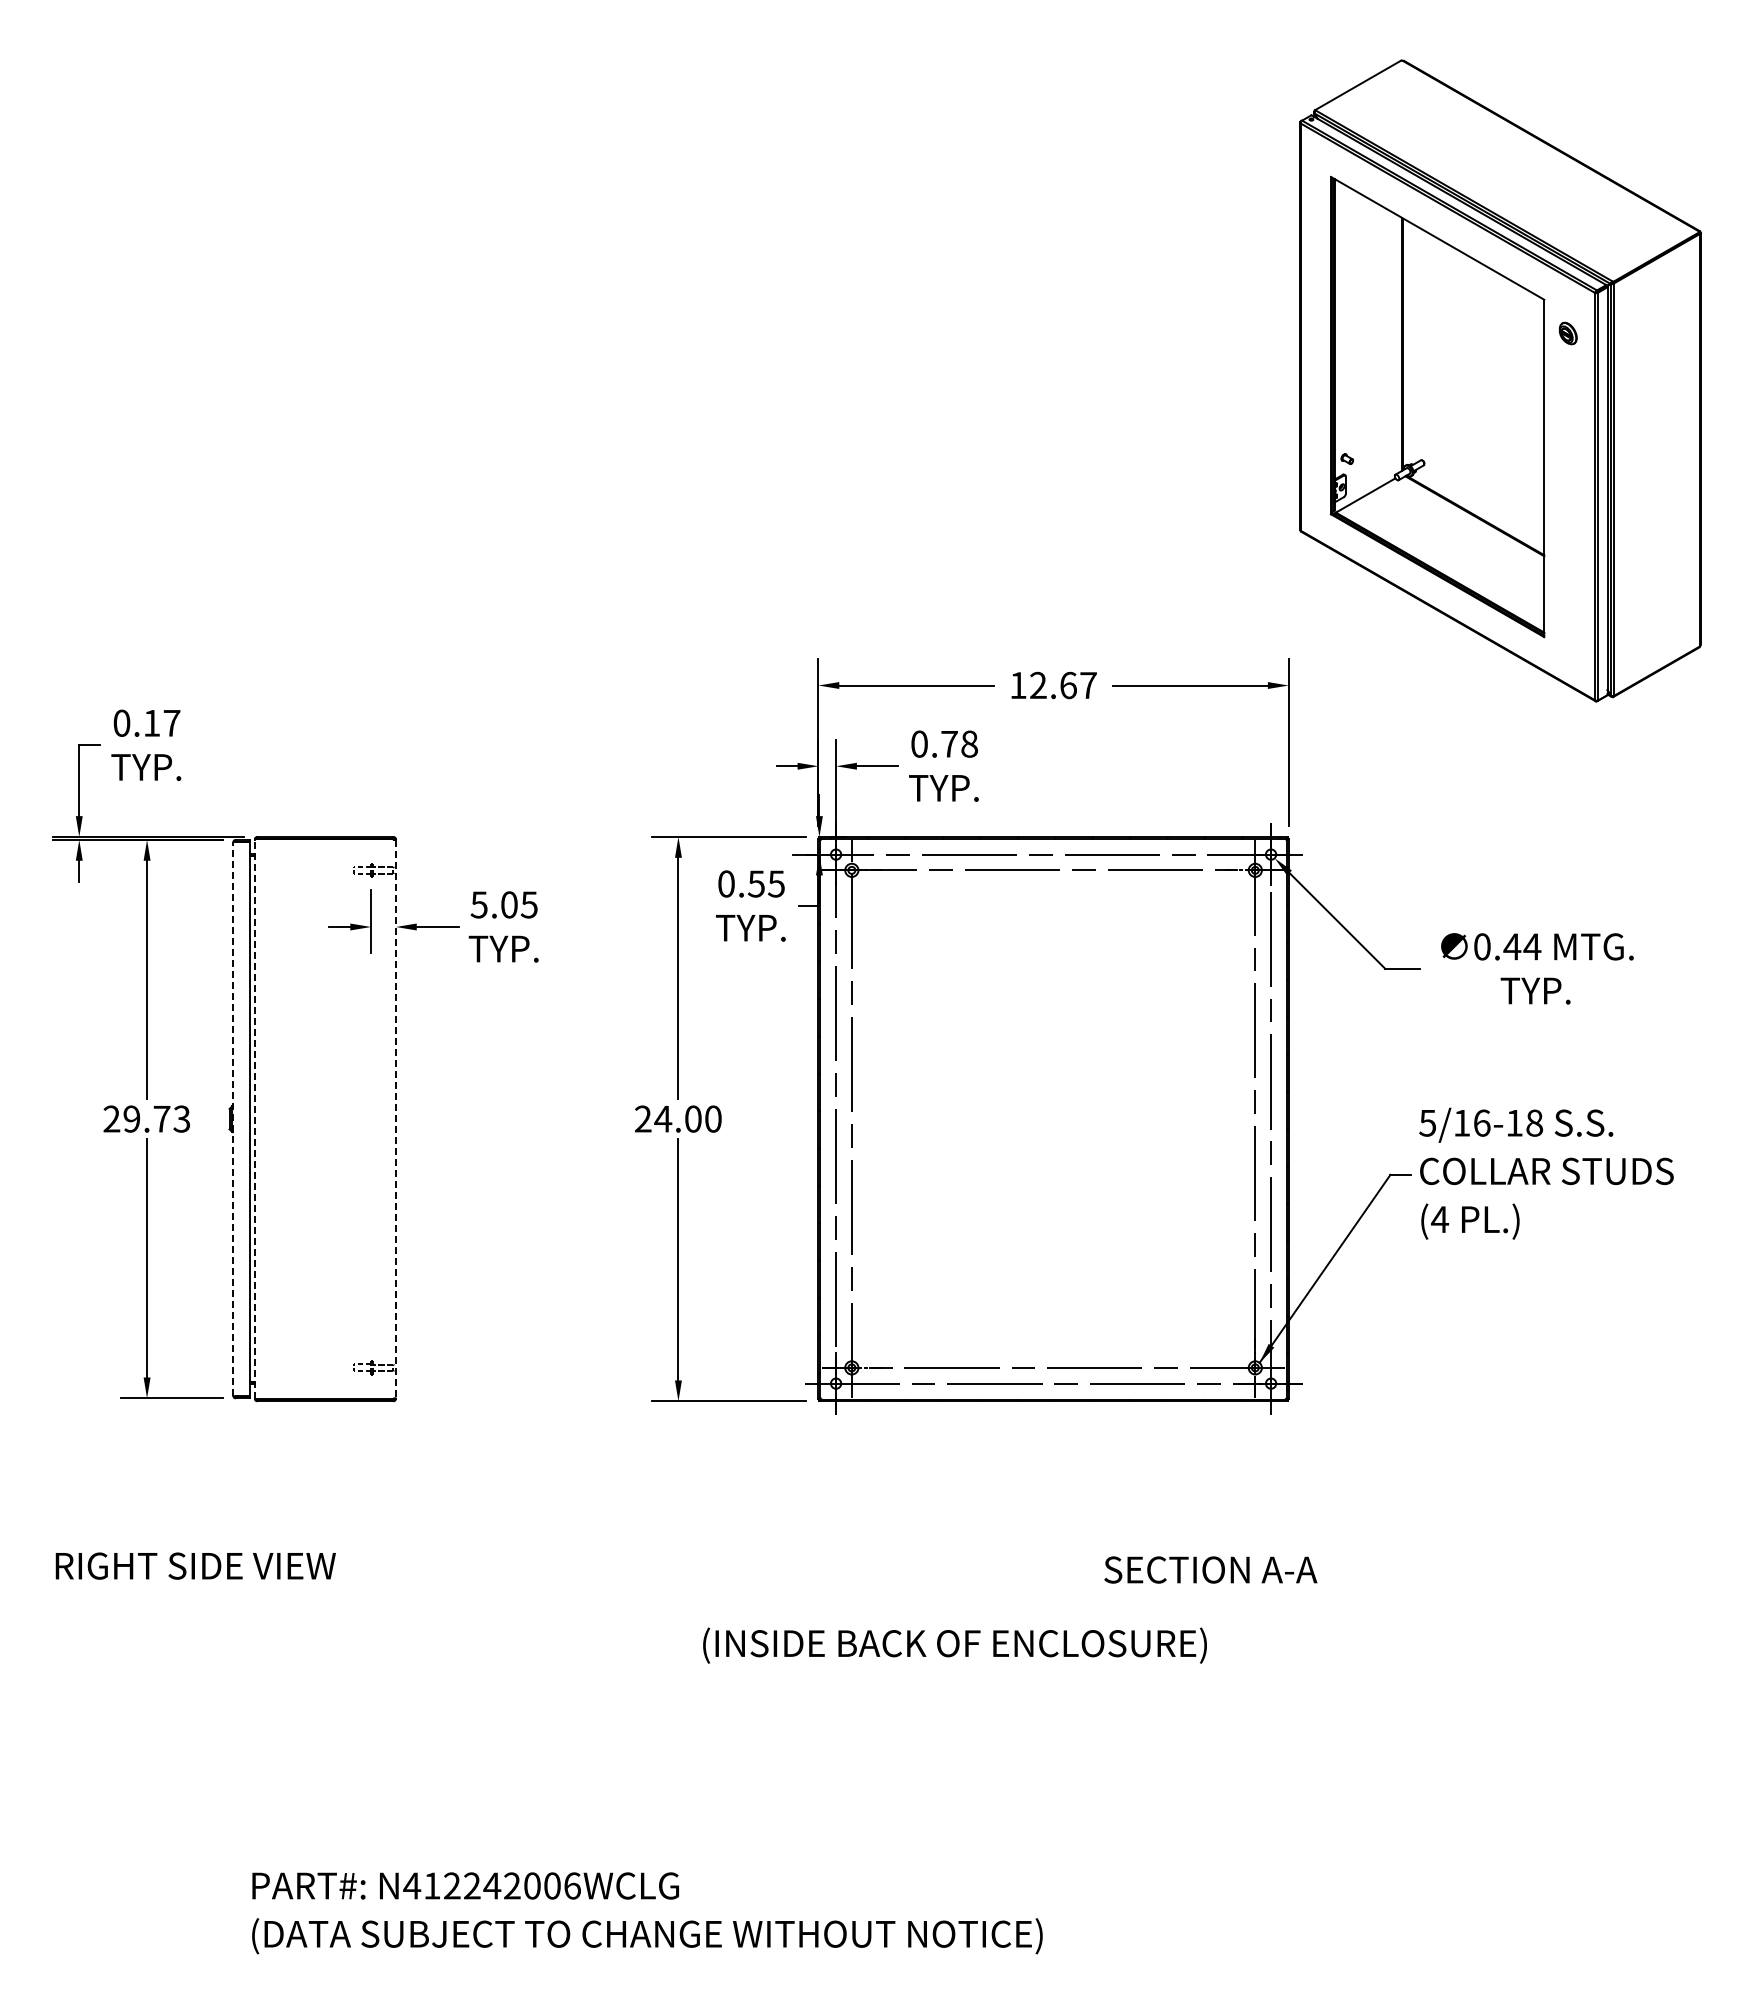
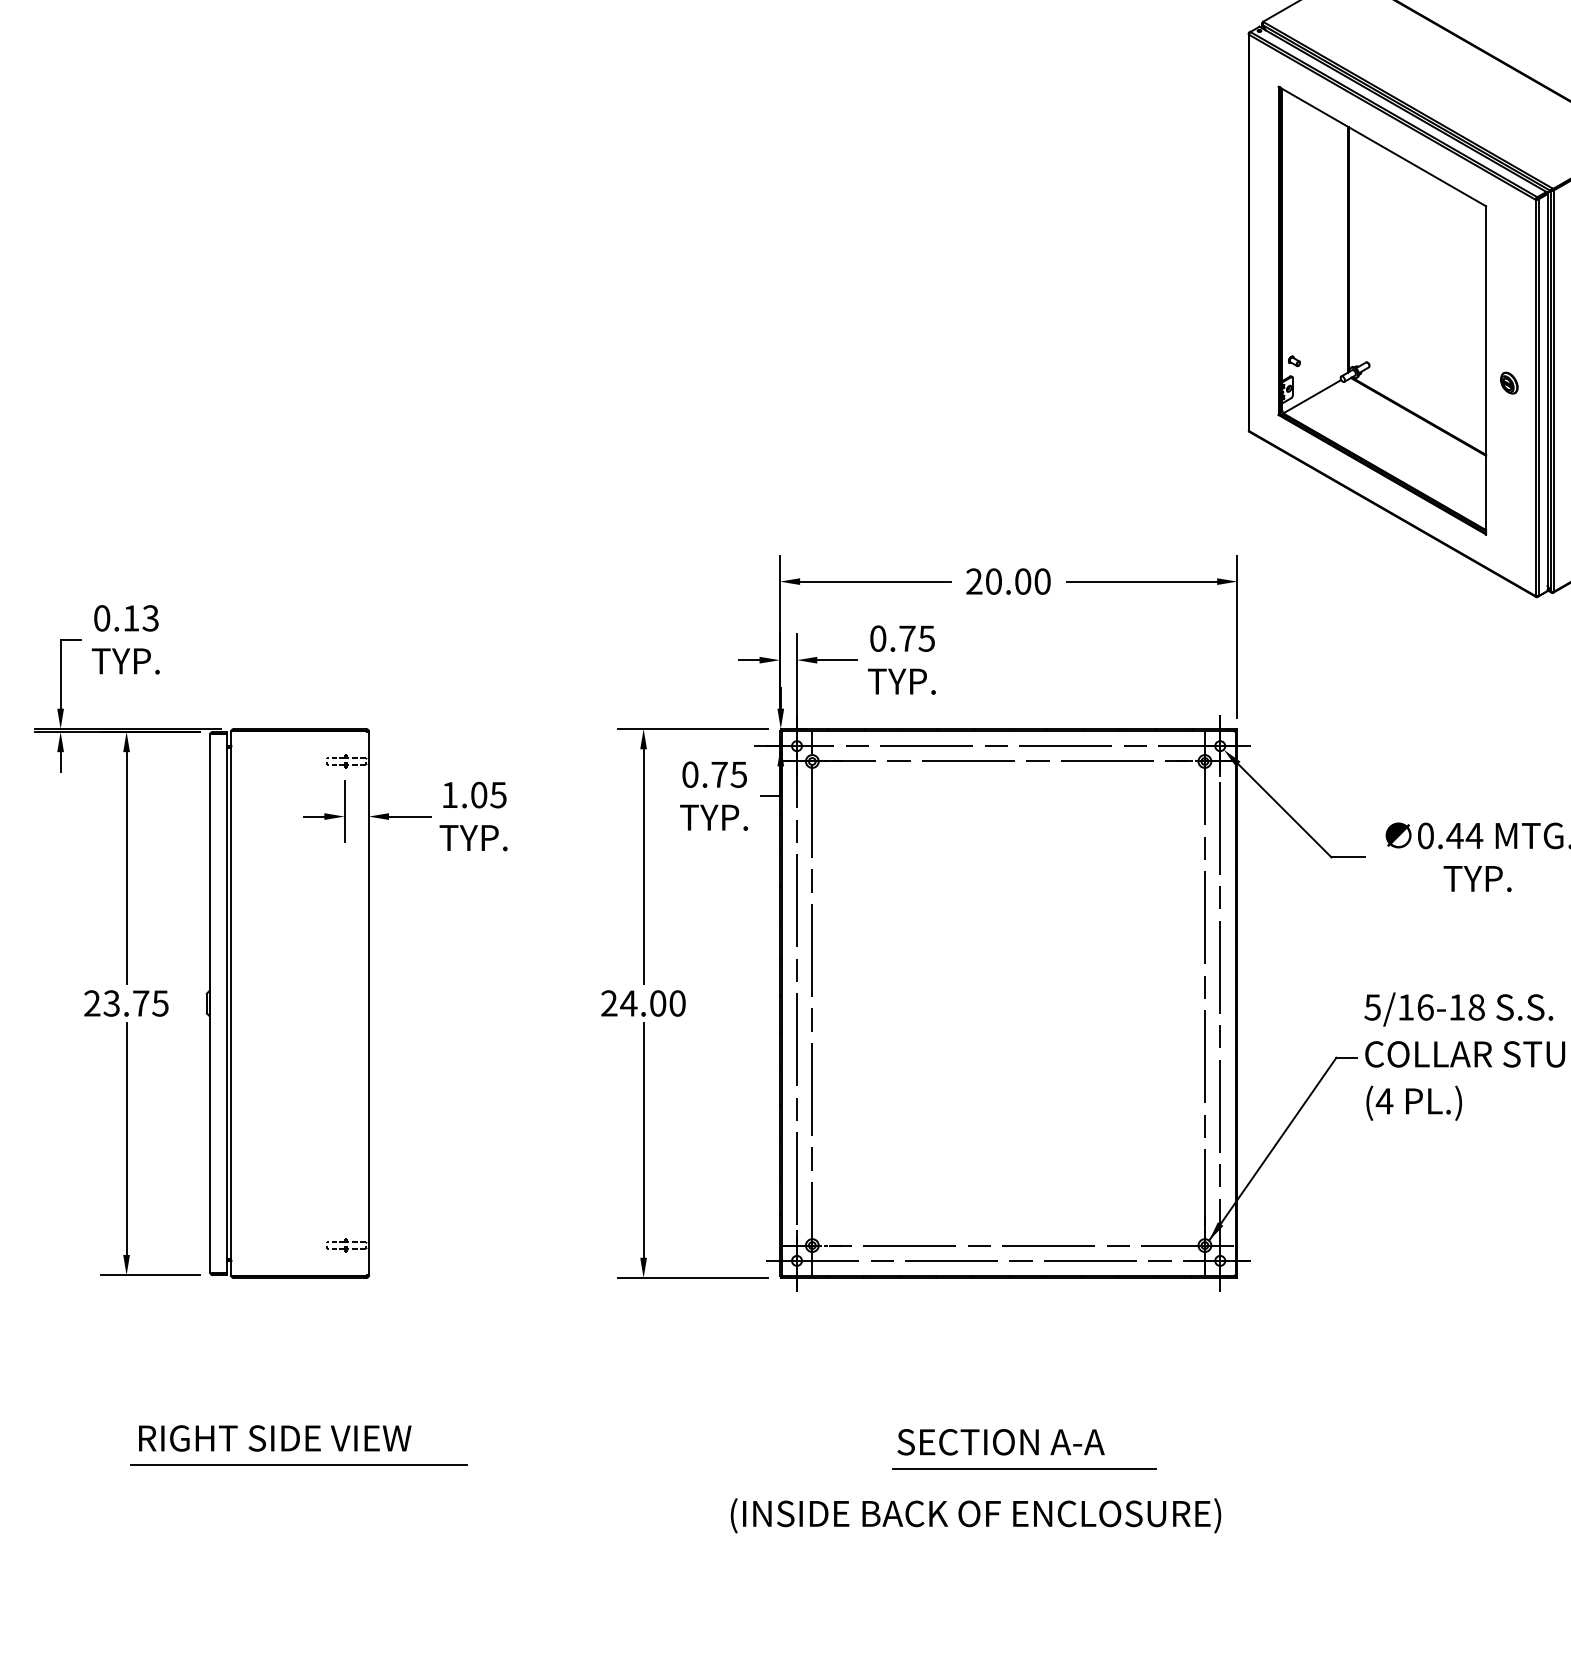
part: (1567, 333) -> (1508, 383), moved
text: (1053, 685) -> (1008, 581), 12.67 -> 20.00
text: (171, 722) -> (150, 617), 0.17 -> 0.13
text: (969, 743) -> (926, 638), 0.78 -> 0.75
text: (755, 883) -> (718, 774), 0.55 -> 0.75
text: (478, 904) -> (449, 794), 5.05 -> 1.05
text: (156, 1118) -> (135, 1002), 29.73 -> 23.75
line: (254, 1118) -> (231, 1002), dashed -> solid
line: (233, 1119) -> (210, 1003), dashed -> solid
line: (395, 1119) -> (368, 1003), dashed -> solid
text: (195, 1565) -> (274, 1437), moved
text: (1210, 1569) -> (1000, 1441), moved
line: (324, 1593) -> (299, 1465), added
line: (1069, 1596) -> (1024, 1468), added
text: (954, 1645) -> (975, 1515), moved

